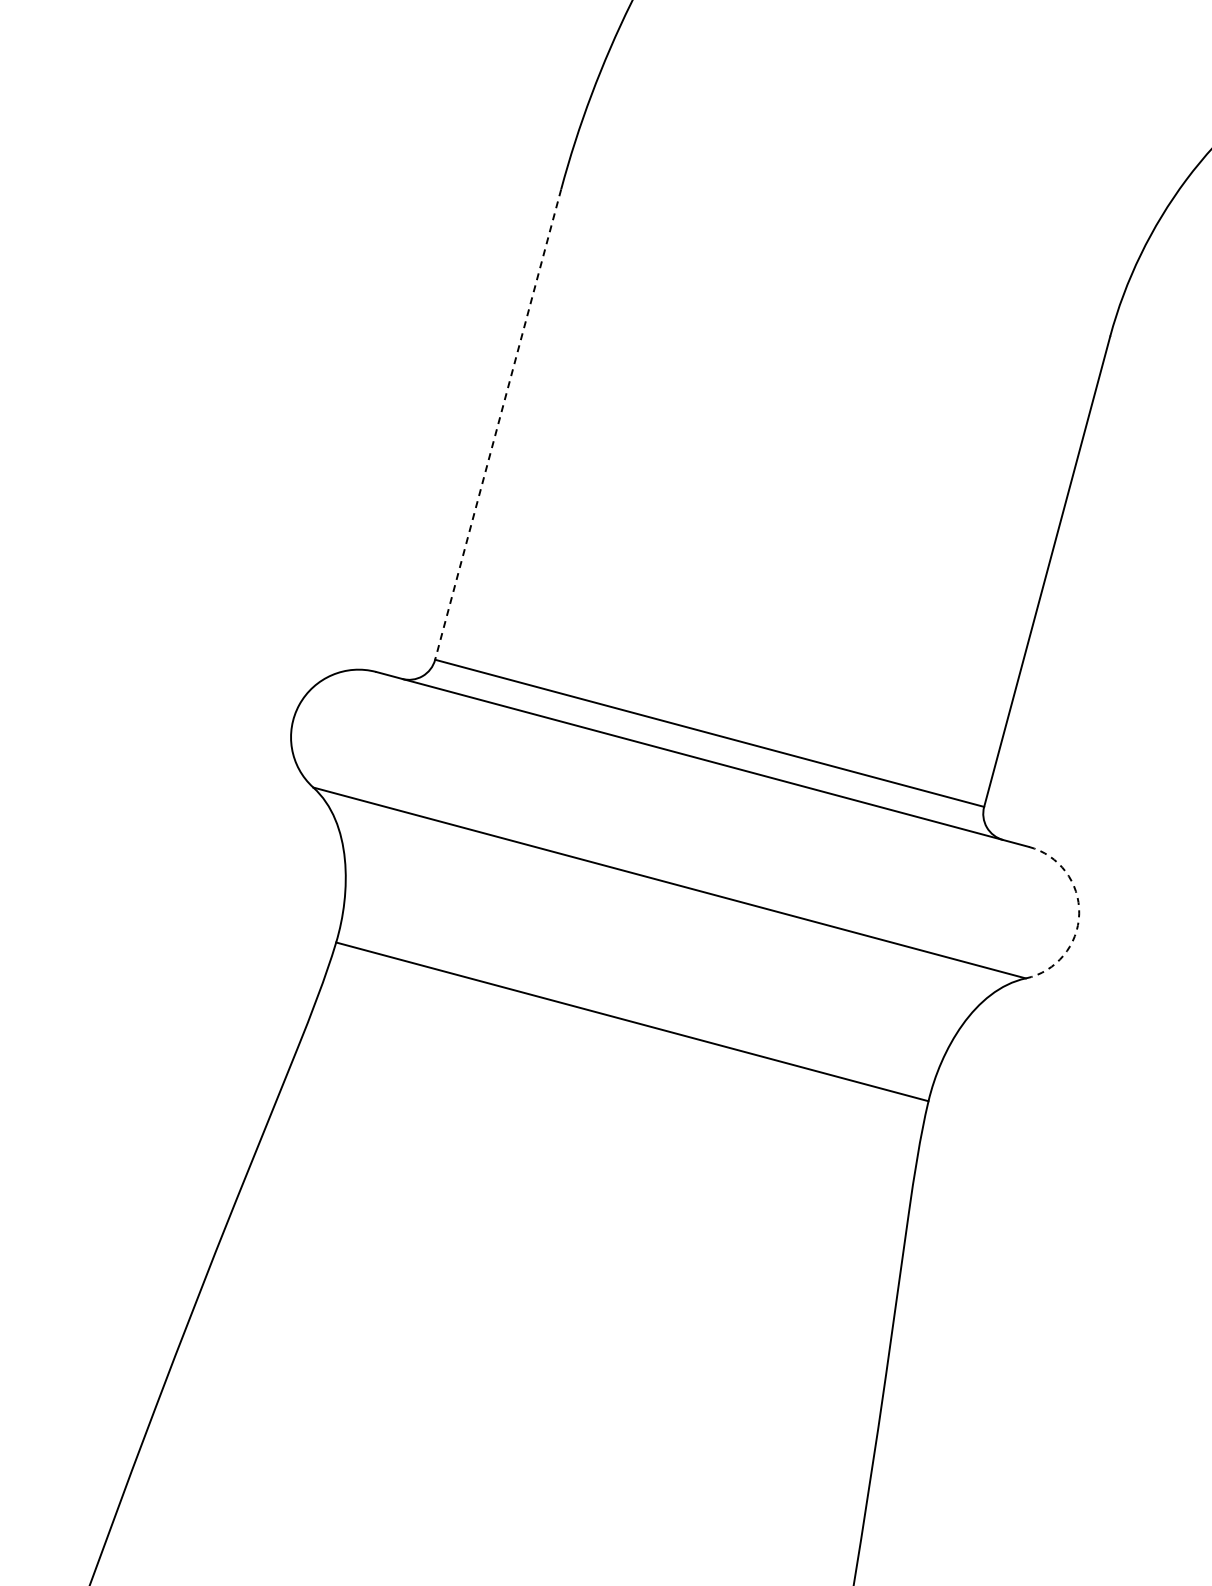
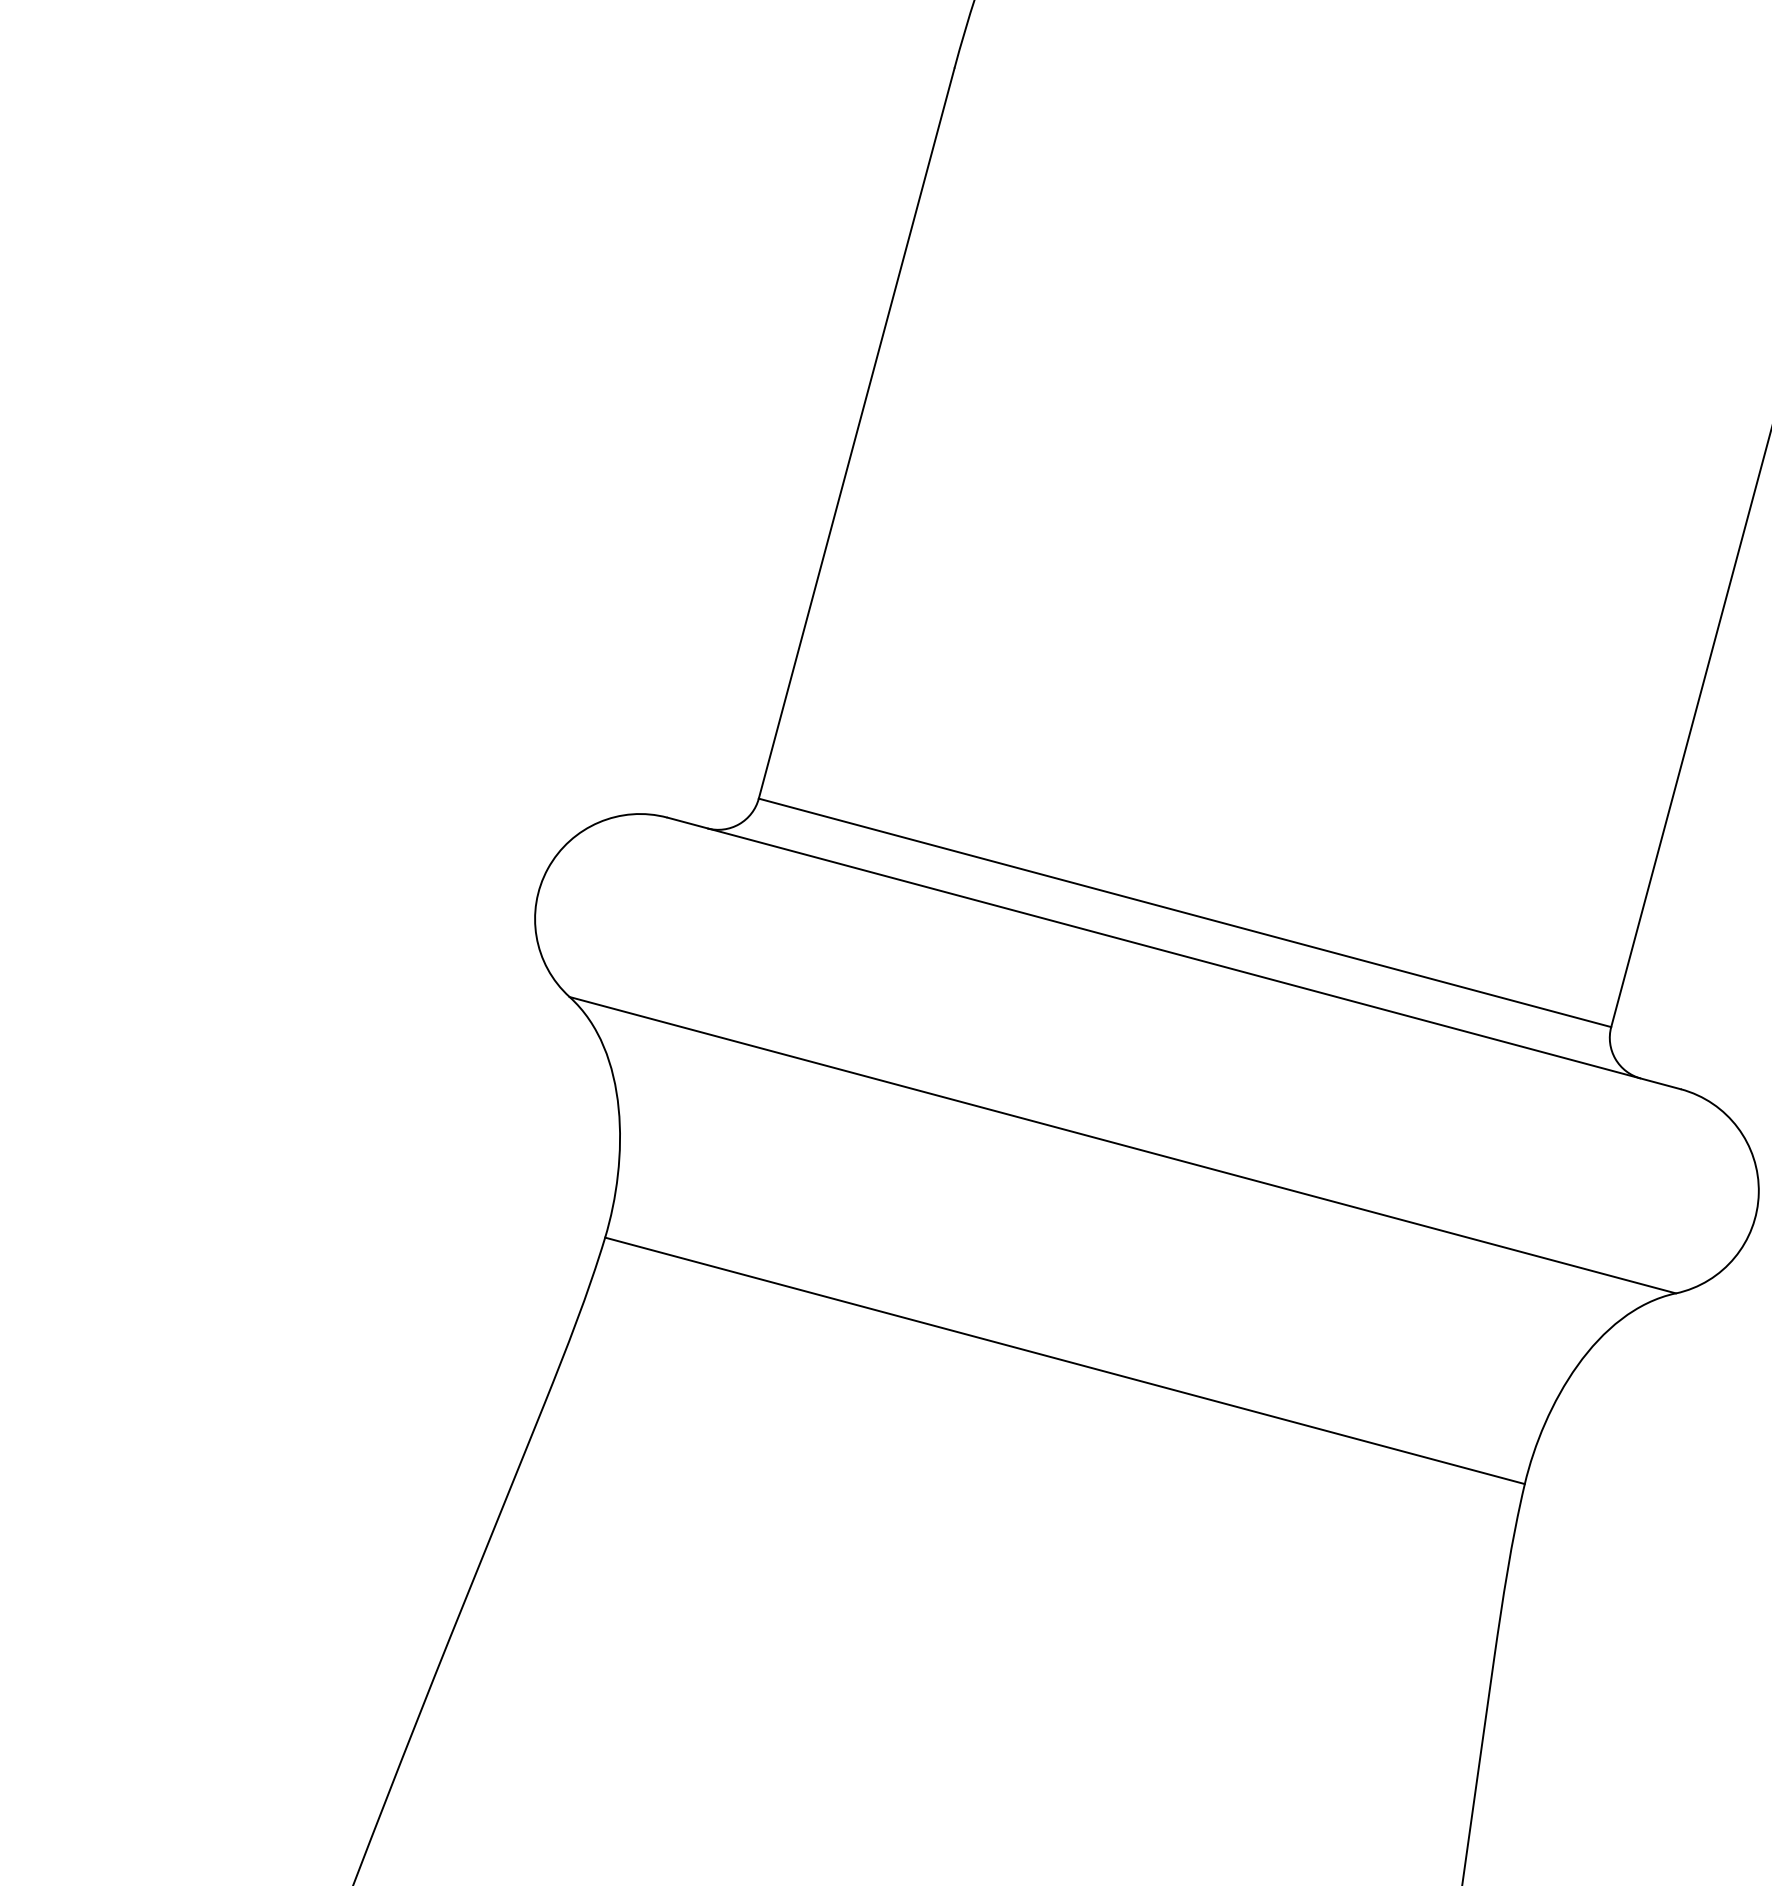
line: (498, 425) -> (857, 434), dashed -> solid
arc: (1079, 913) -> (1759, 1192), dashed -> solid

